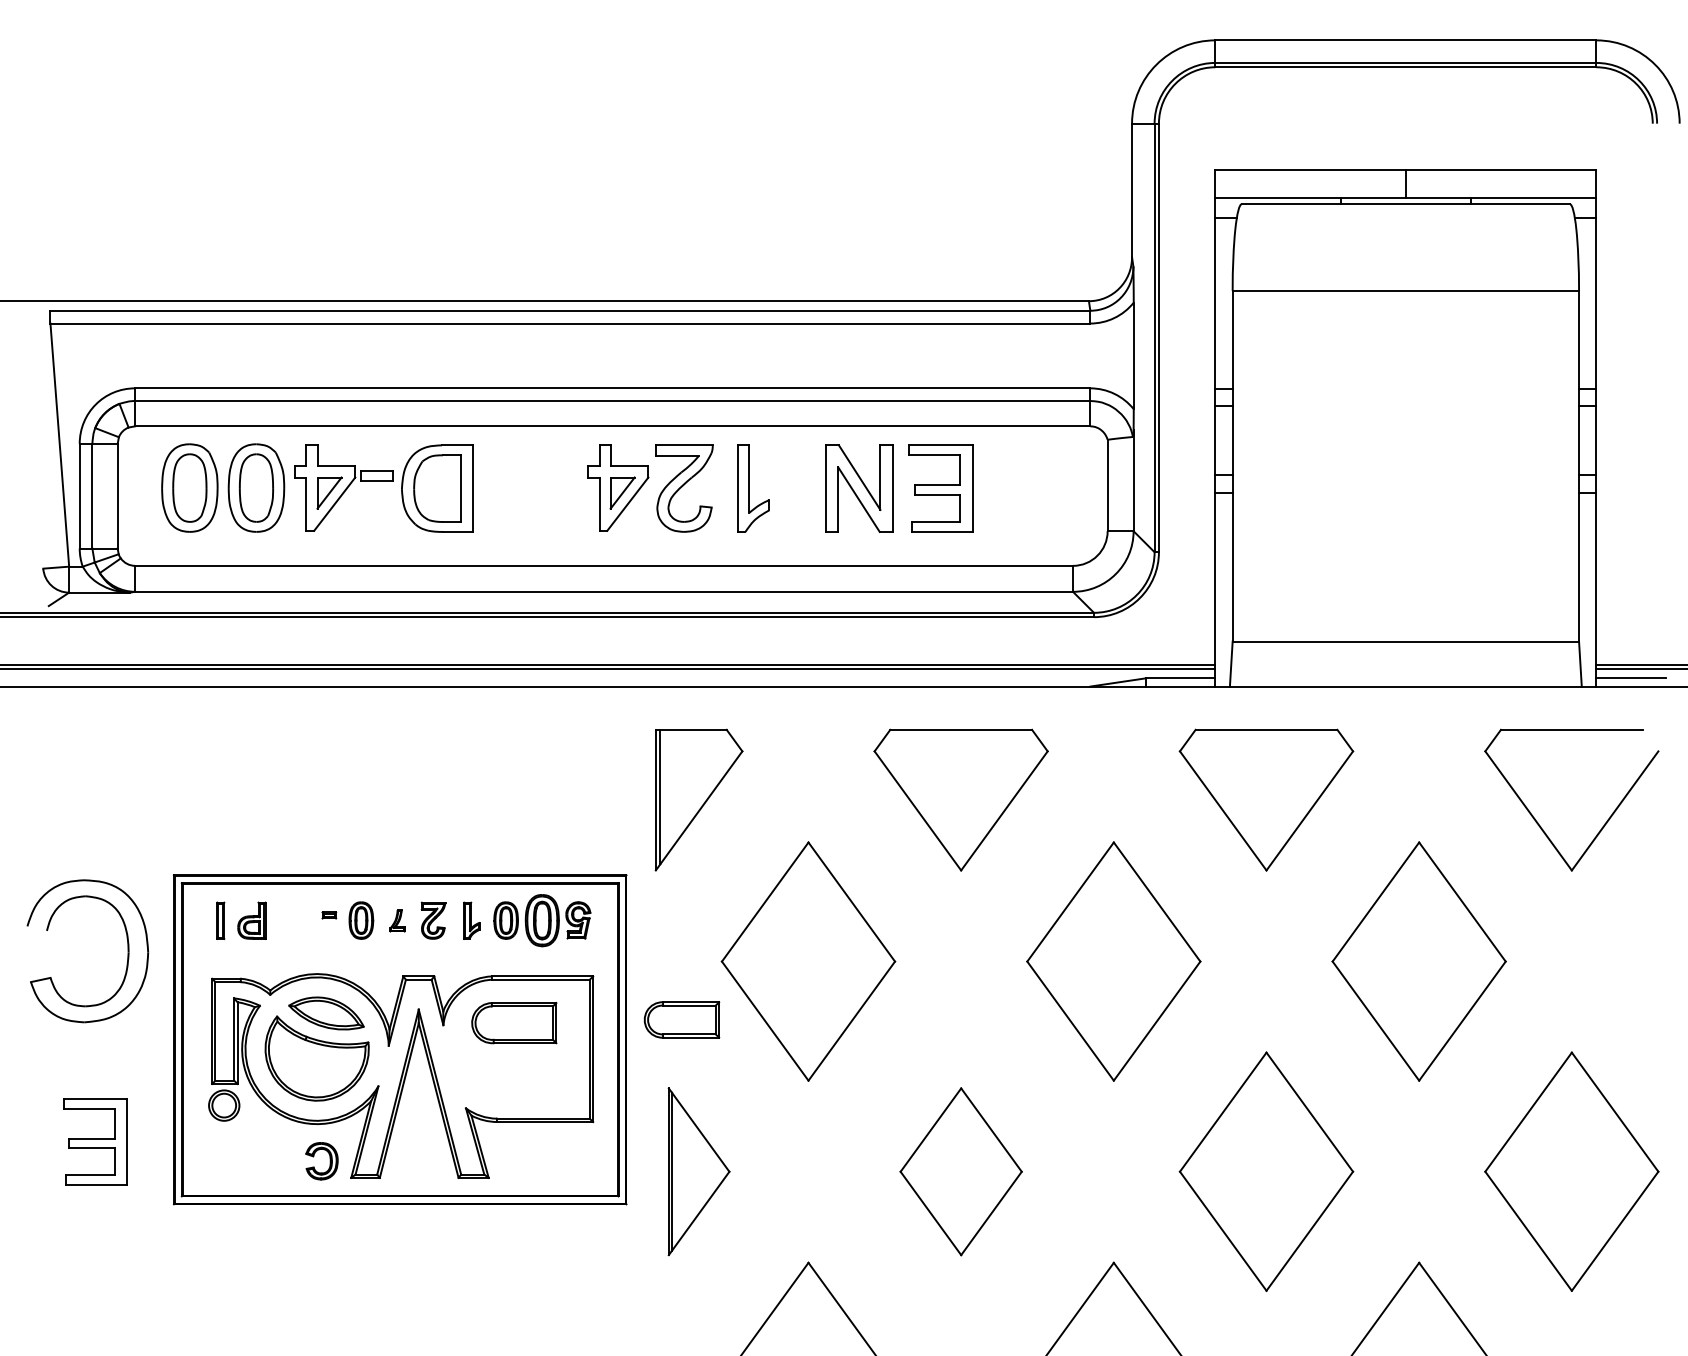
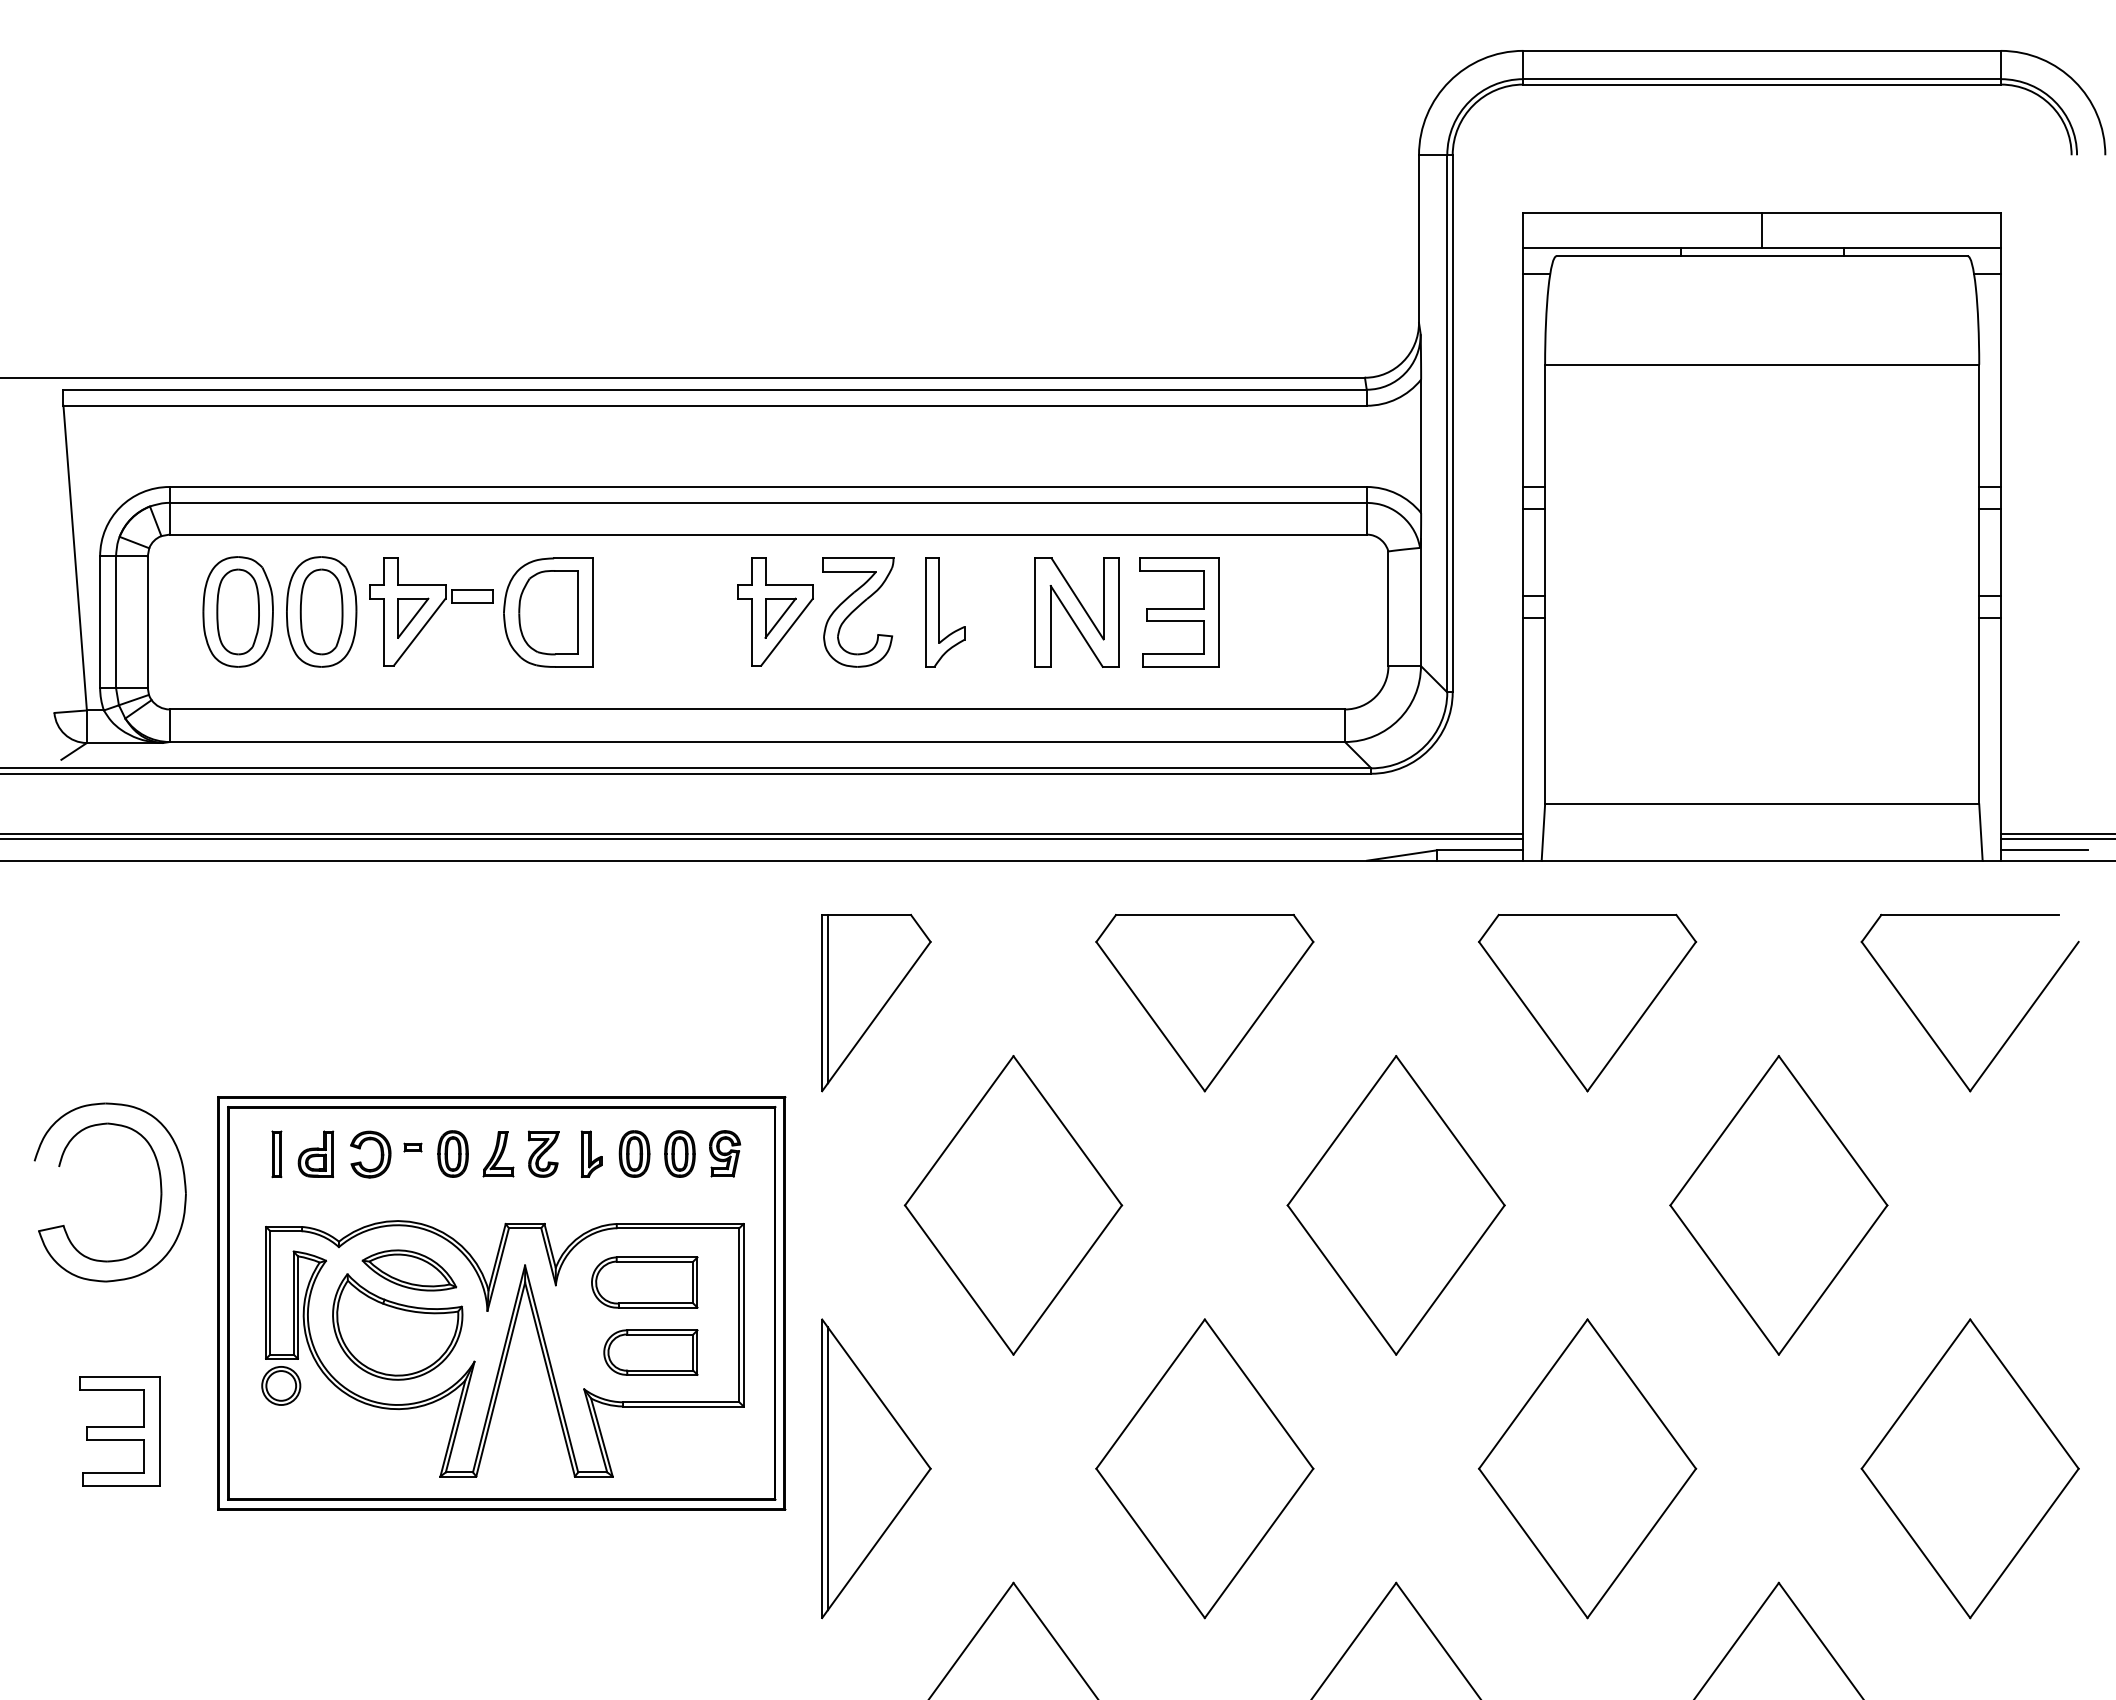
part: (397, 920) -> (498, 1154), size x1.67
part: (541, 920) -> (679, 1153), size x0.71
part: (681, 1019) -> (650, 1352), moved
part: (329, 1161) -> (380, 1154), moved
part: (699, 1171) -> (876, 1468), size x1.43
part: (960, 1171) -> (1204, 1468), size x1.43

